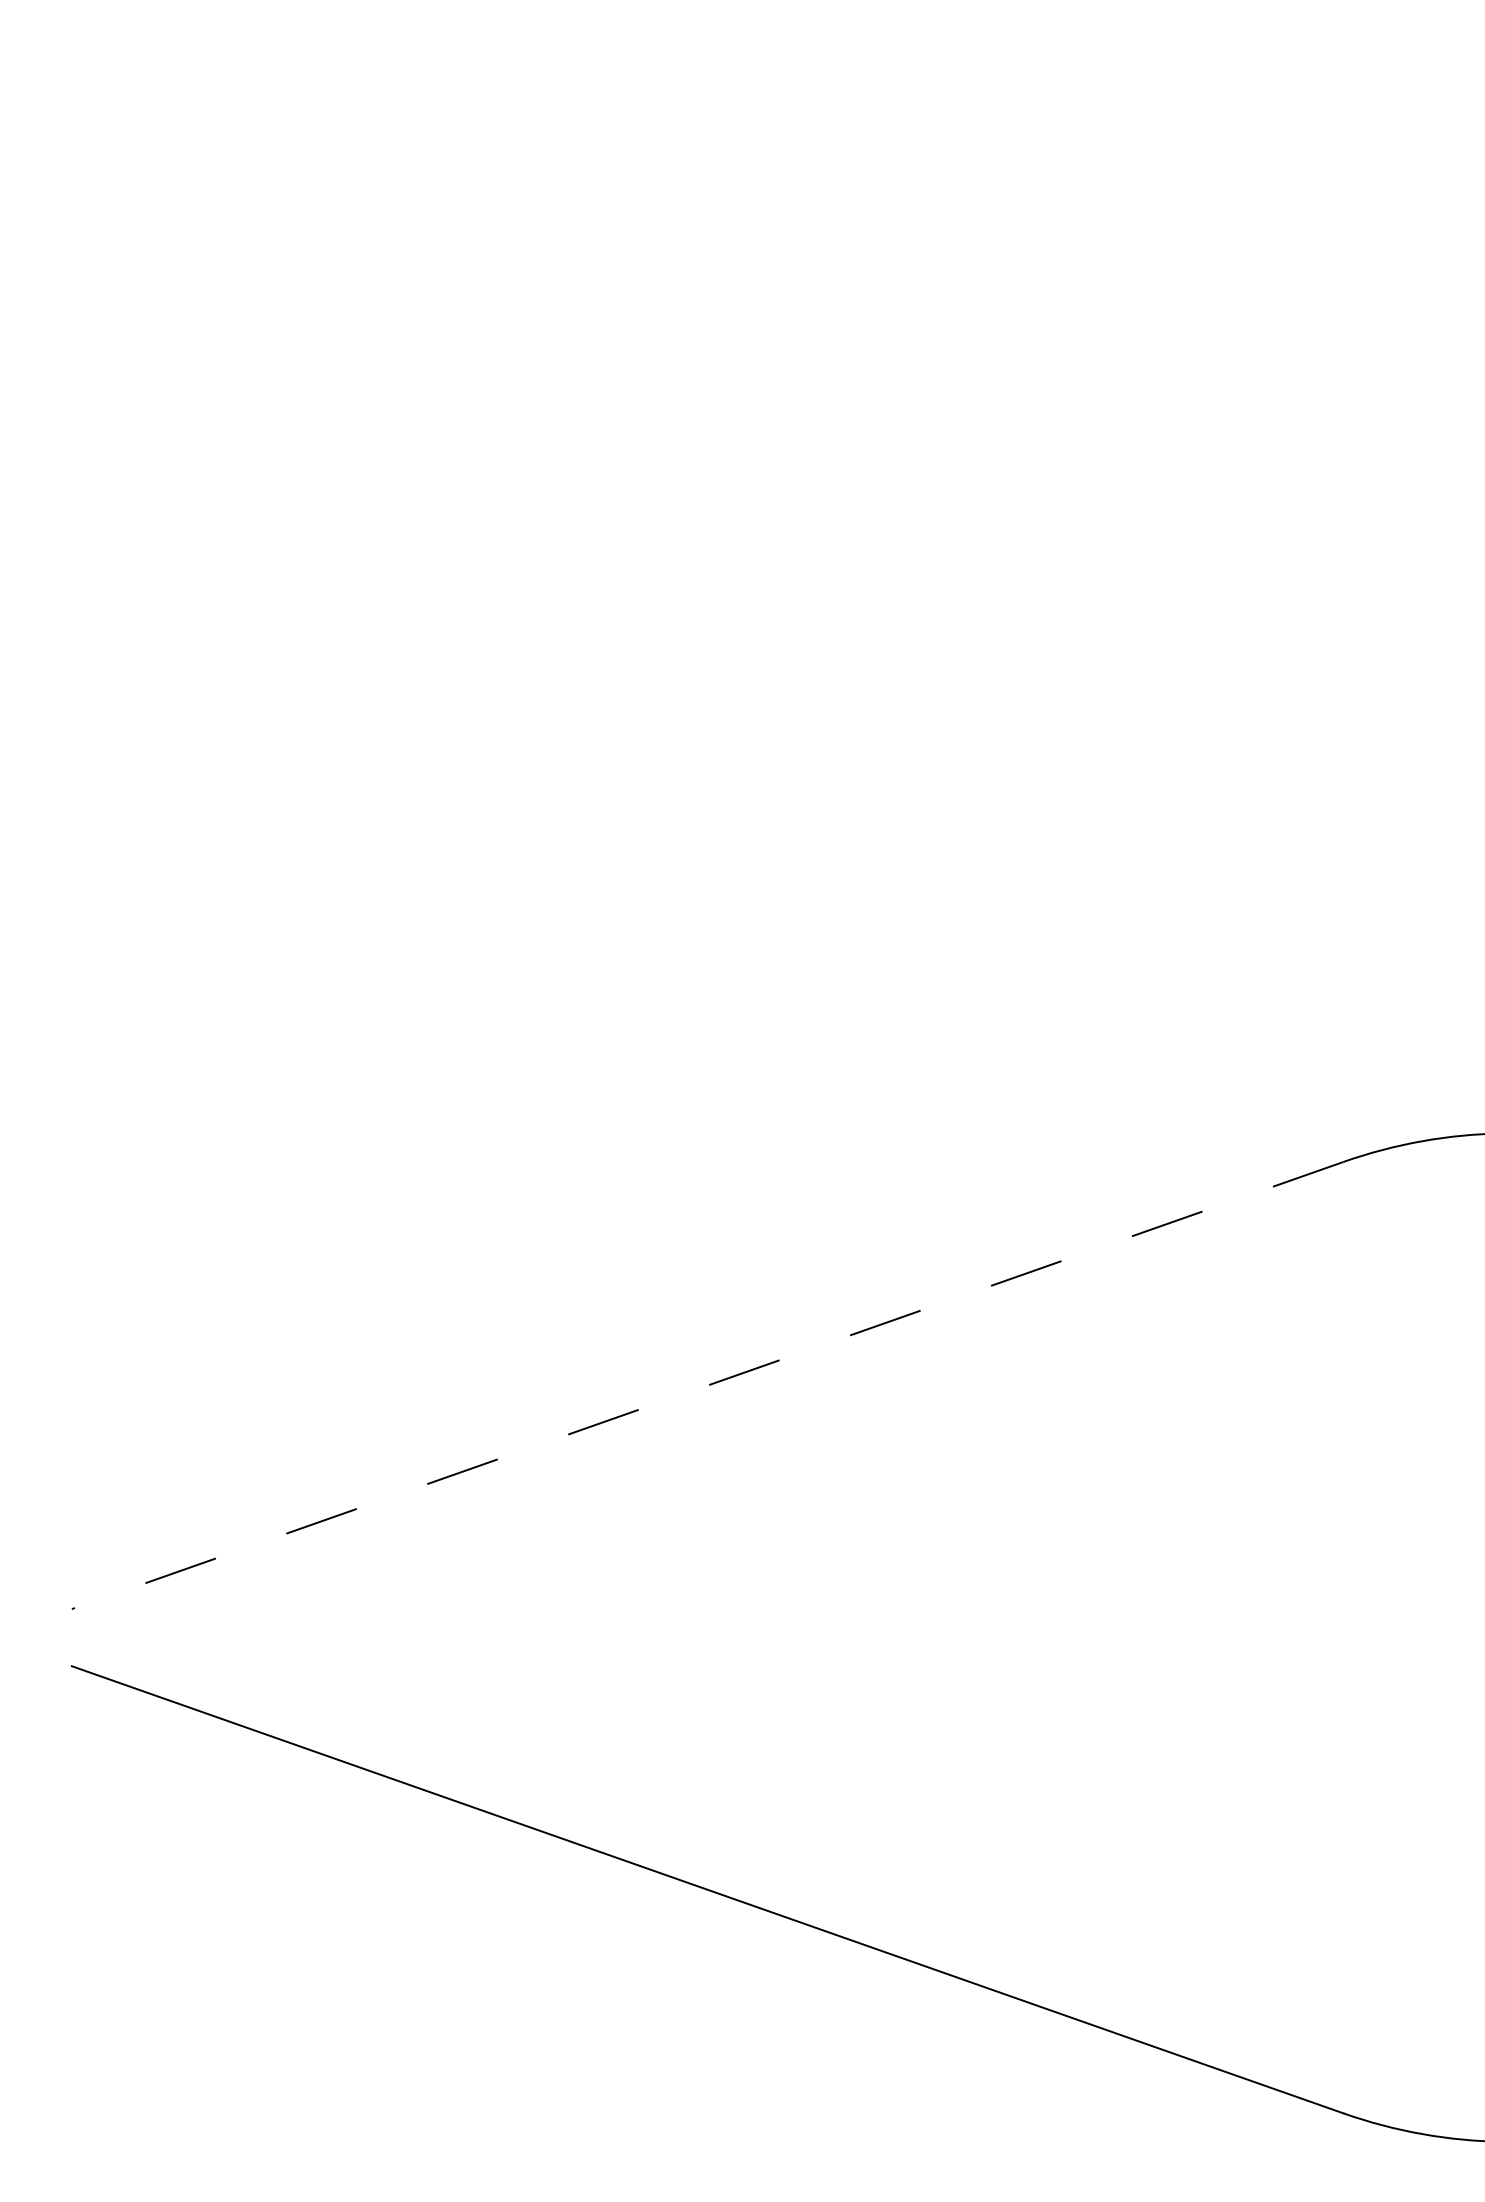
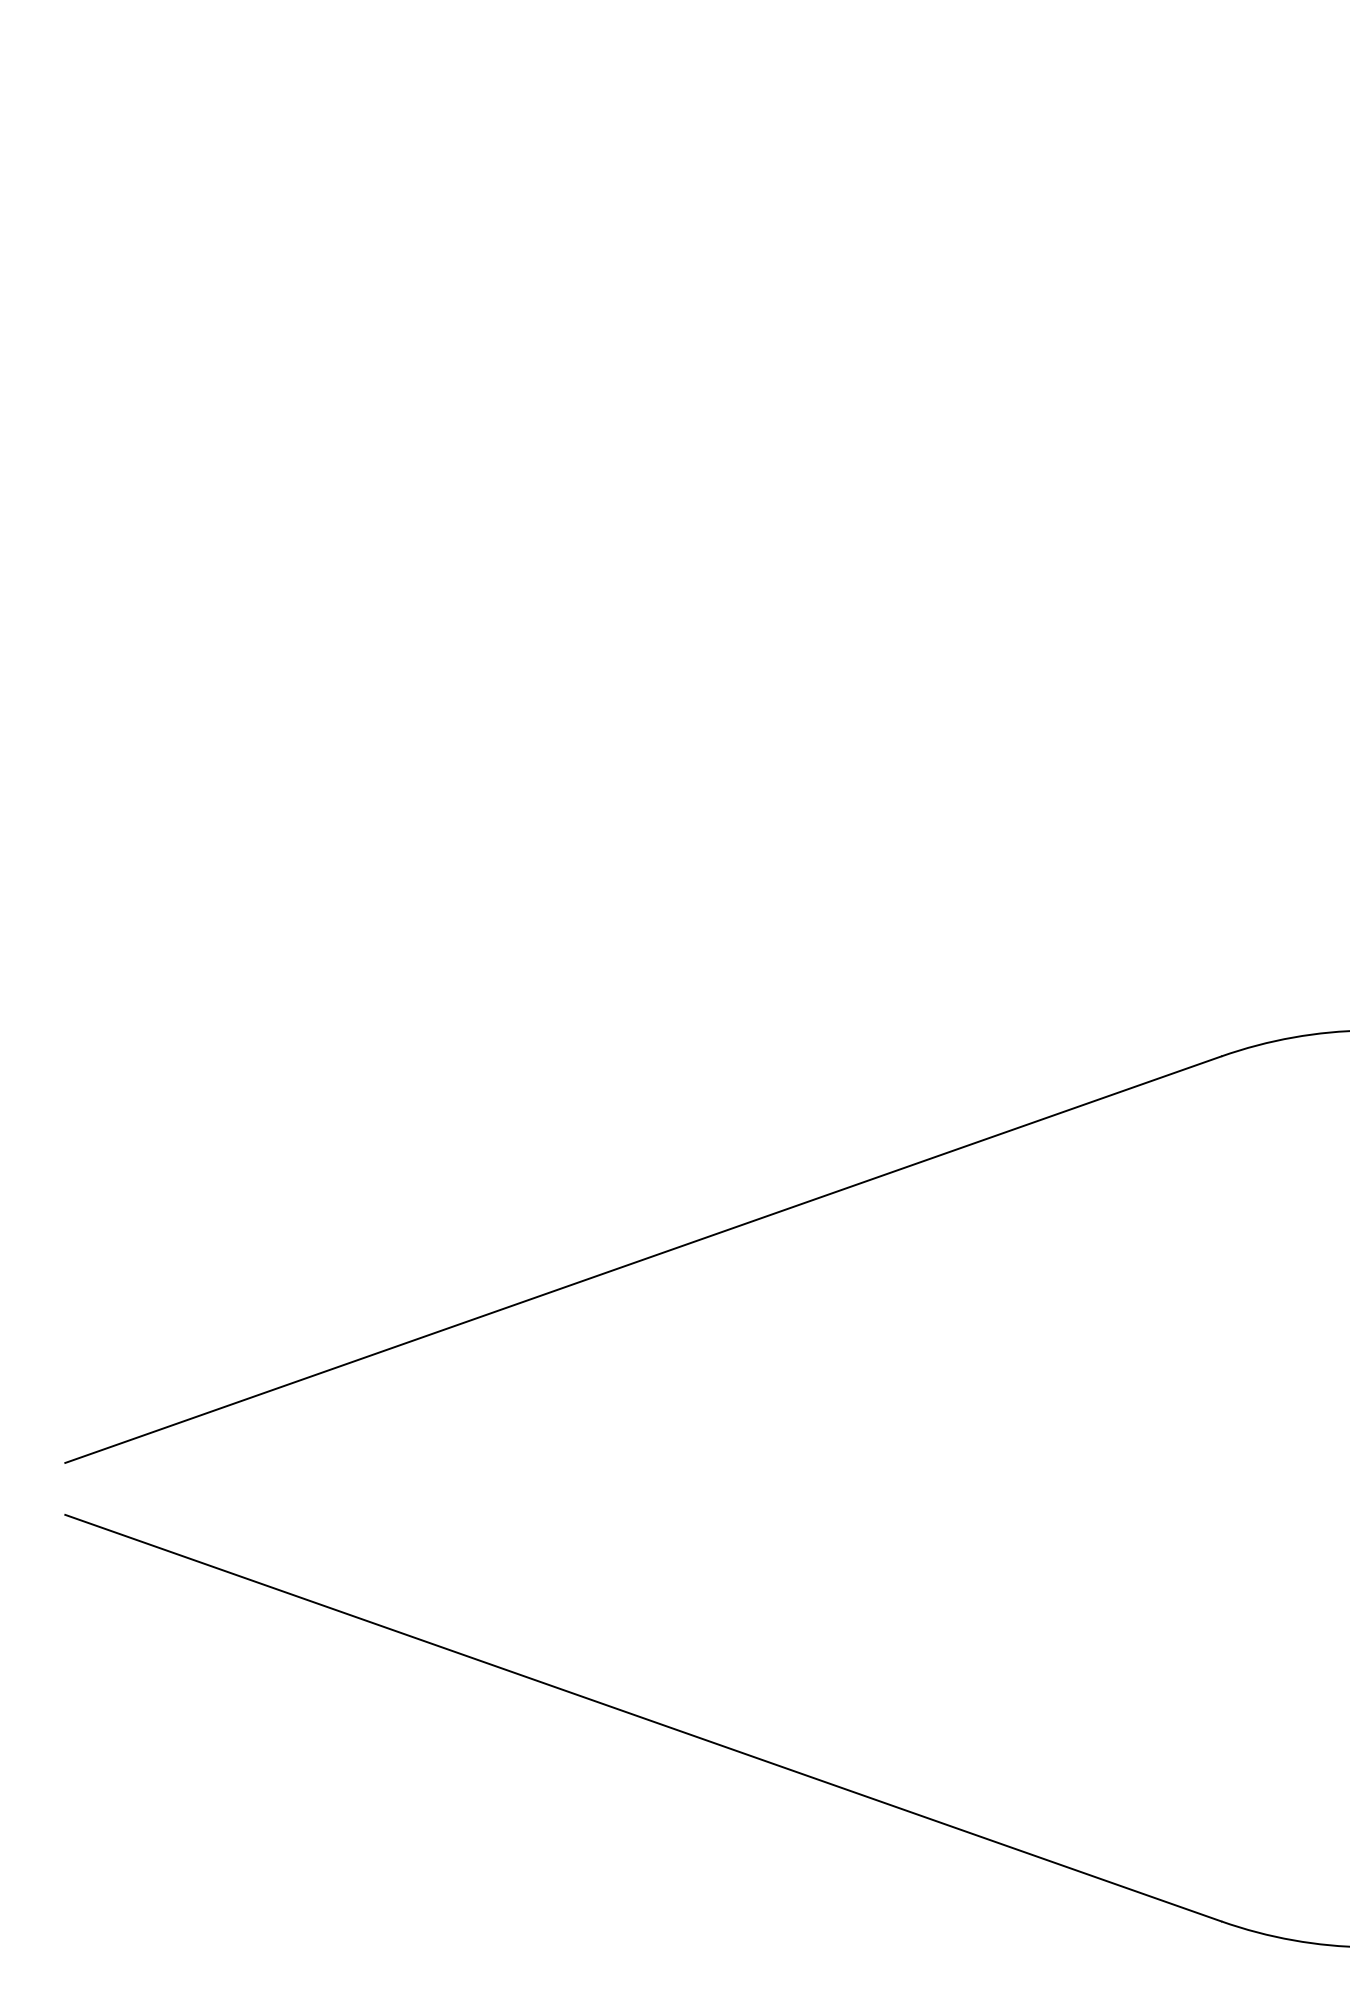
line: (707, 1385) -> (643, 1259), dashed -> solid

